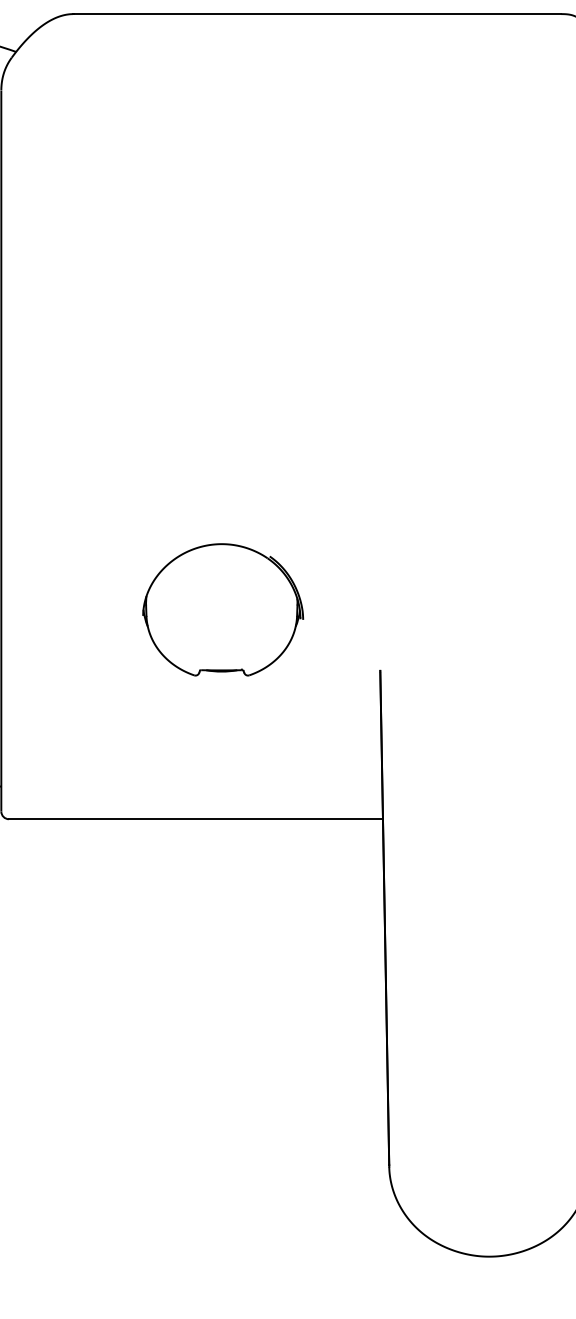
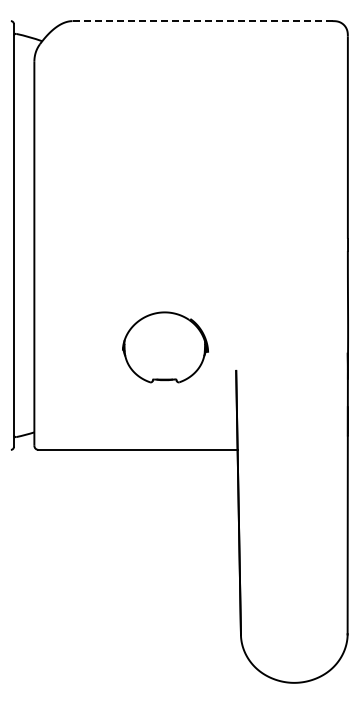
line: (317, 14) -> (202, 21), solid -> dashed
part: (223, 610) -> (165, 347), moved

